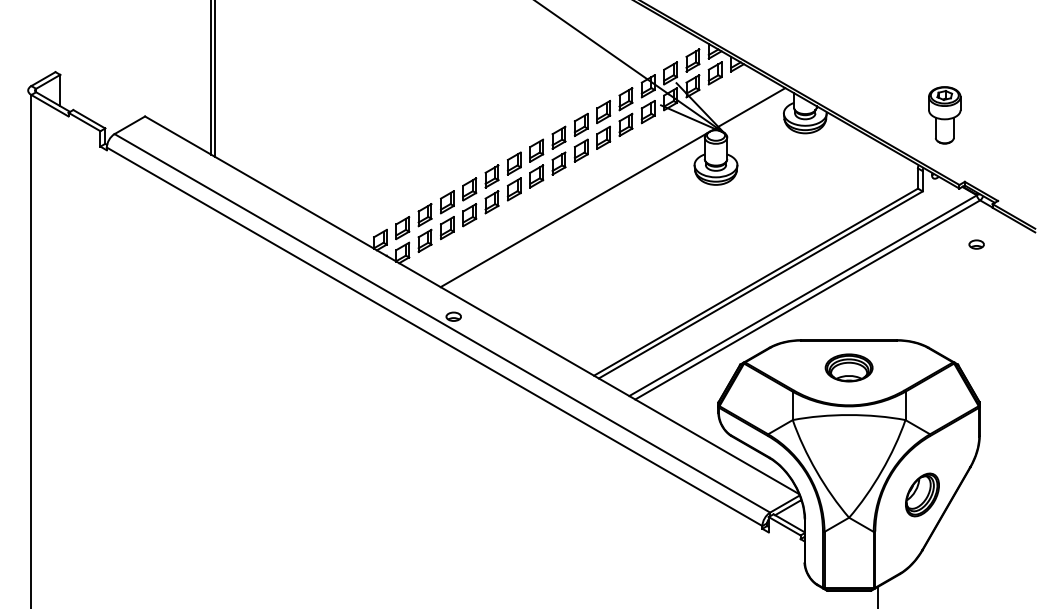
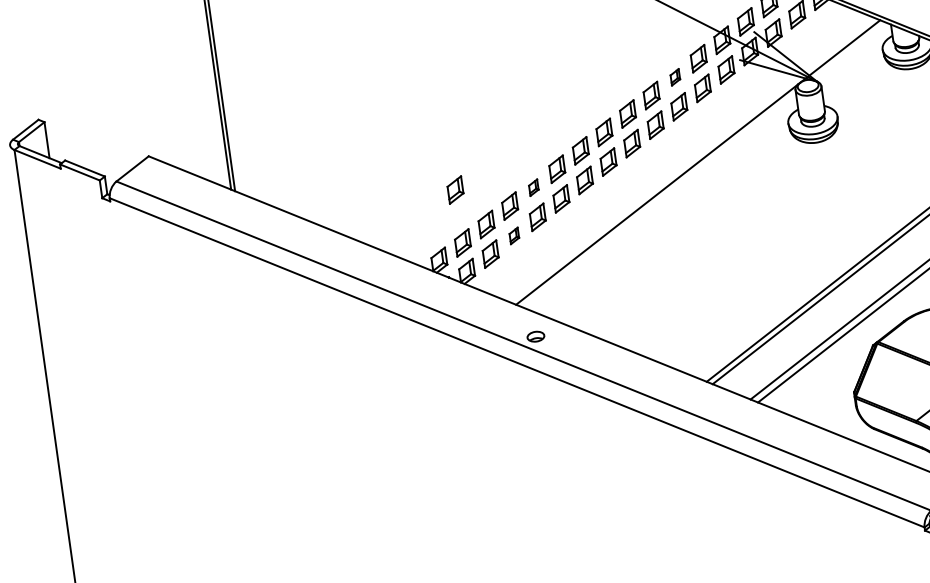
part: (603, 112) -> (675, 77), size x0.6
part: (402, 182) -> (455, 190), added
part: (469, 189) -> (533, 187), size x0.6
part: (447, 228) -> (514, 236), size x0.6

